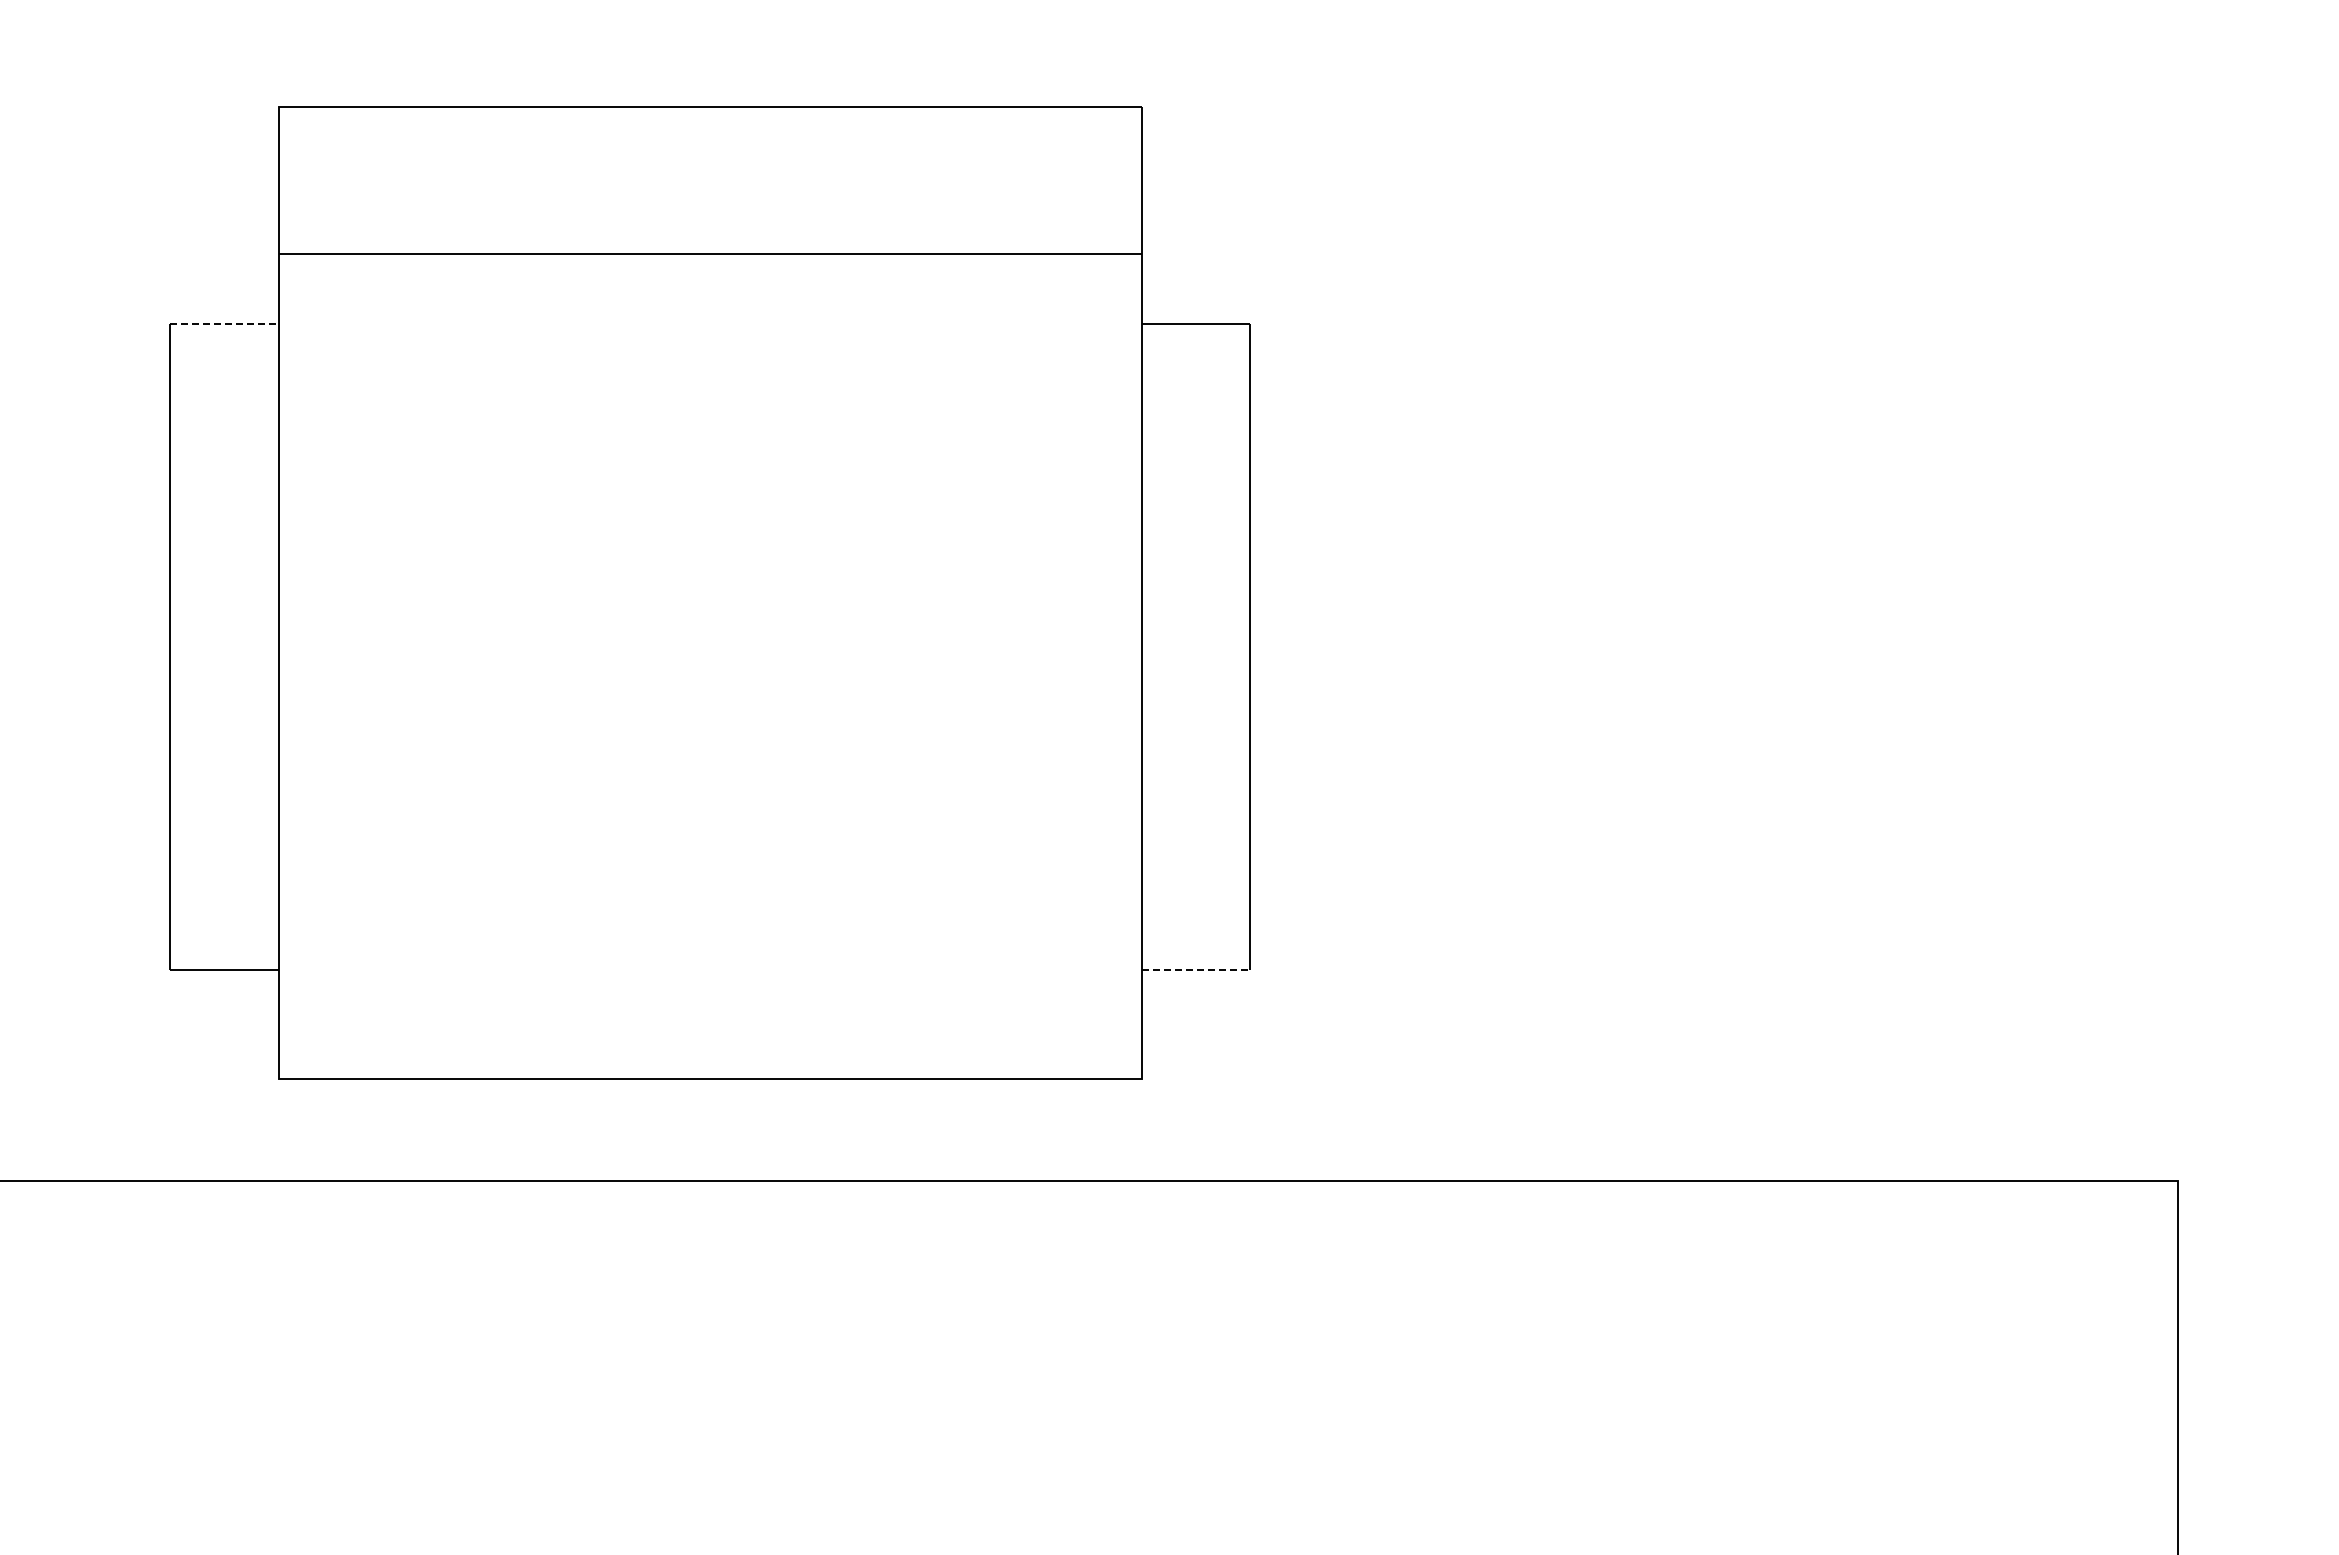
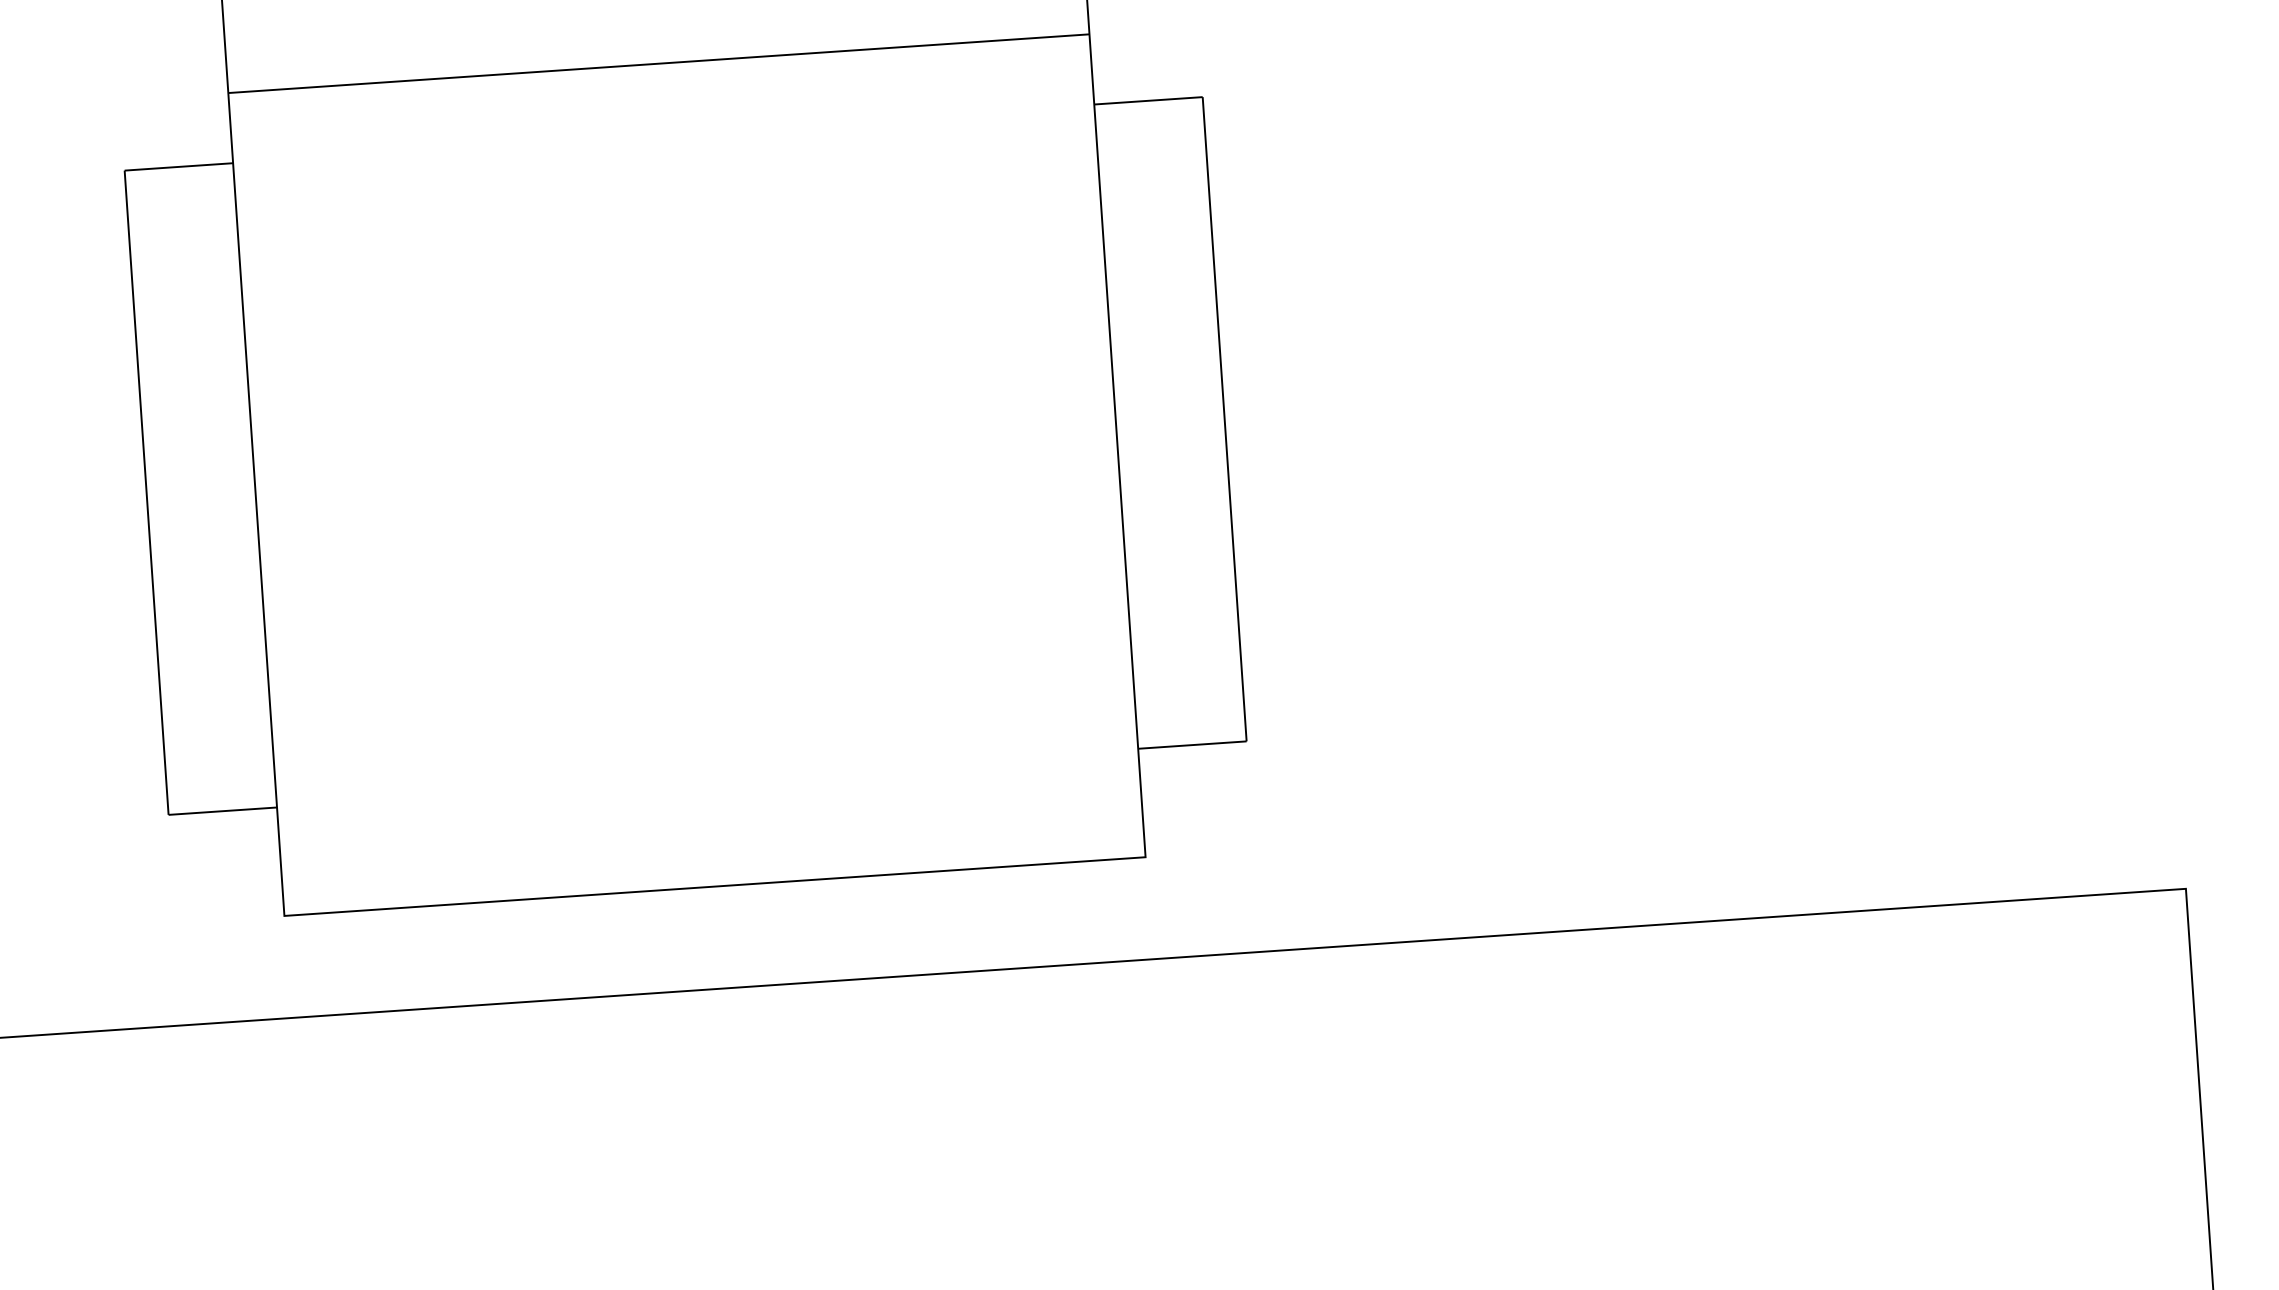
line: (224, 324) -> (179, 167), dashed -> solid
line: (1196, 969) -> (1192, 744), dashed -> solid

